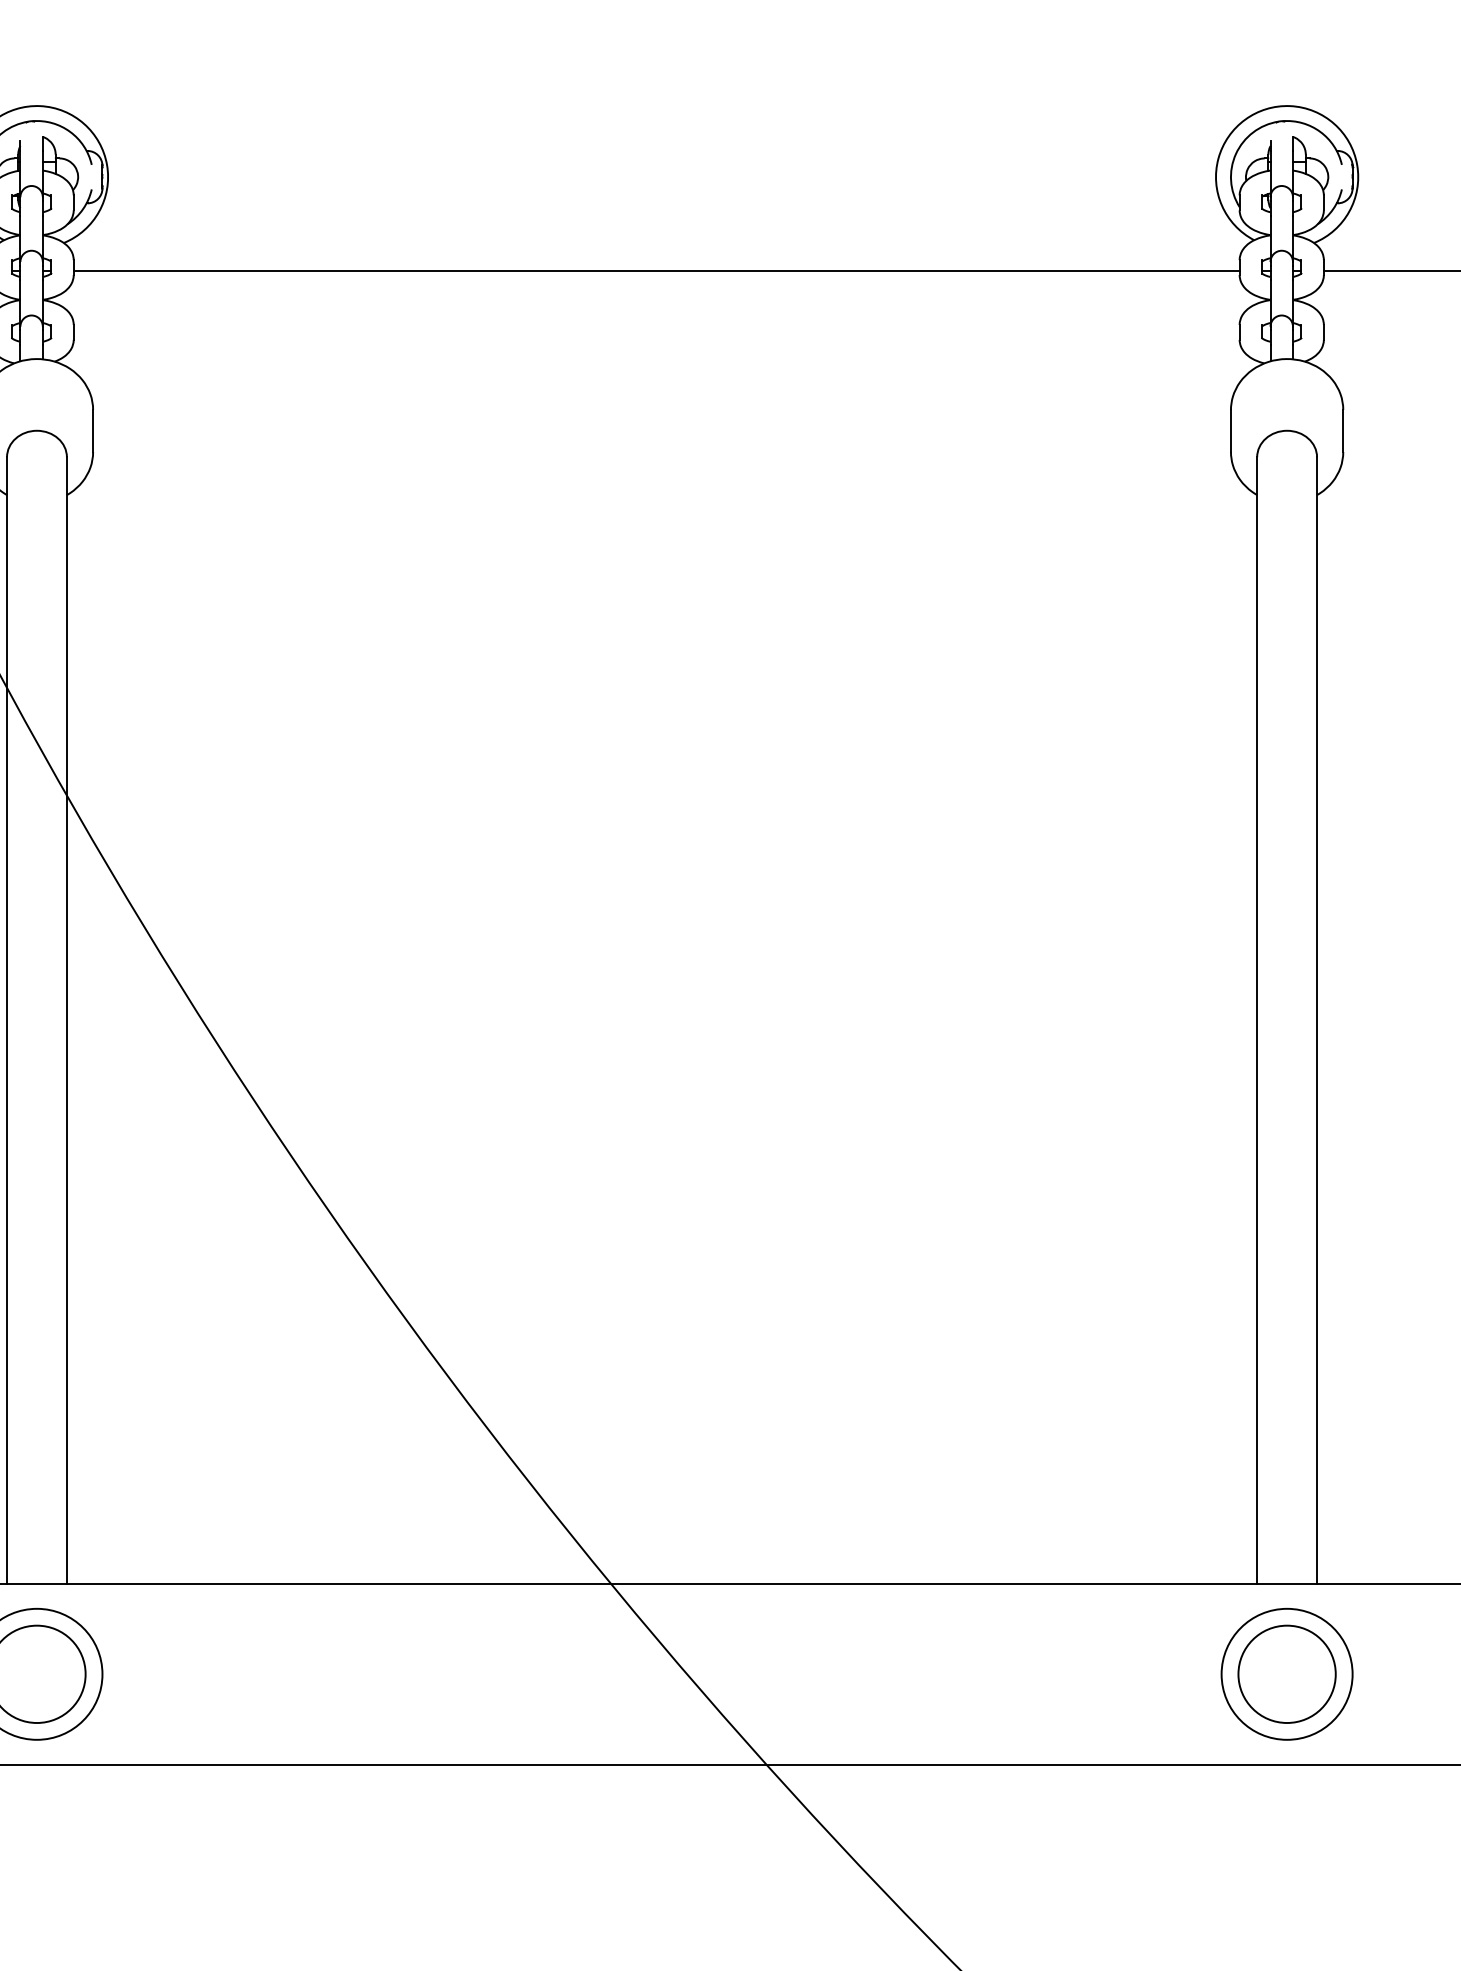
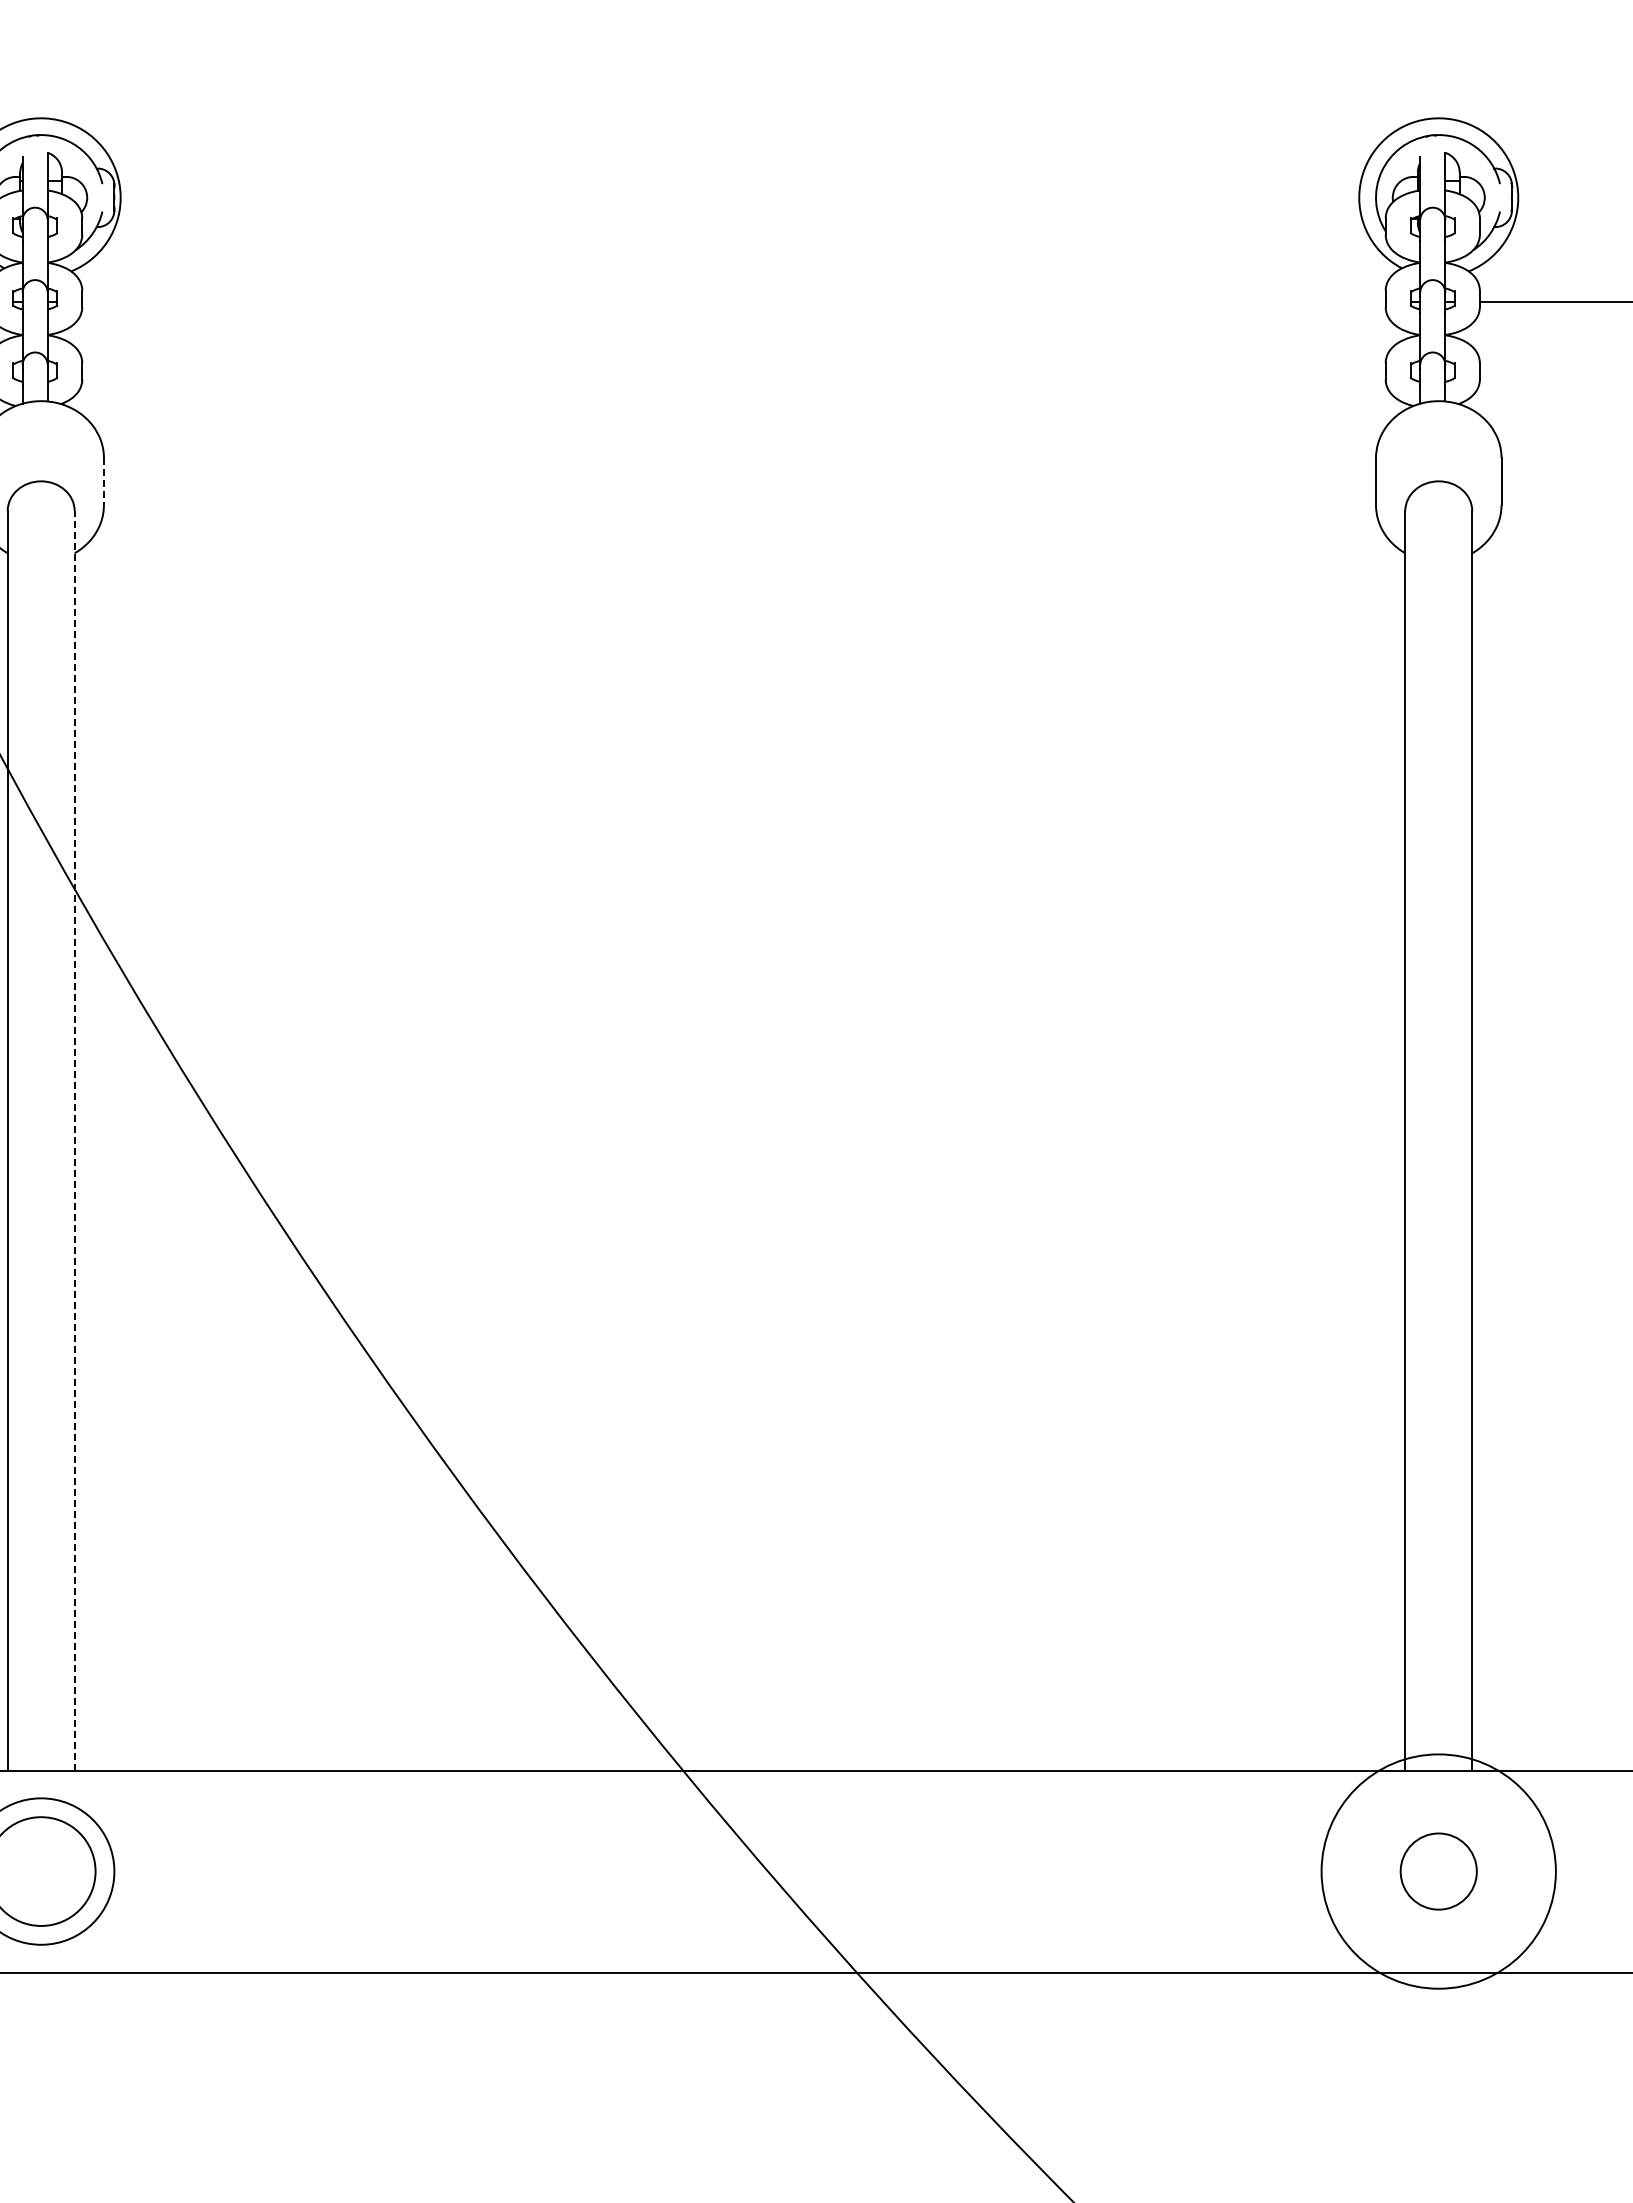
line: (656, 270) -> (733, 302), removed
line: (92, 431) -> (103, 482), solid -> dashed
line: (66, 1020) -> (74, 1140), solid -> dashed
circle: (1286, 1674) -> (1438, 1871), size x0.7
circle: (1286, 1674) -> (1438, 1871), size x1.6

